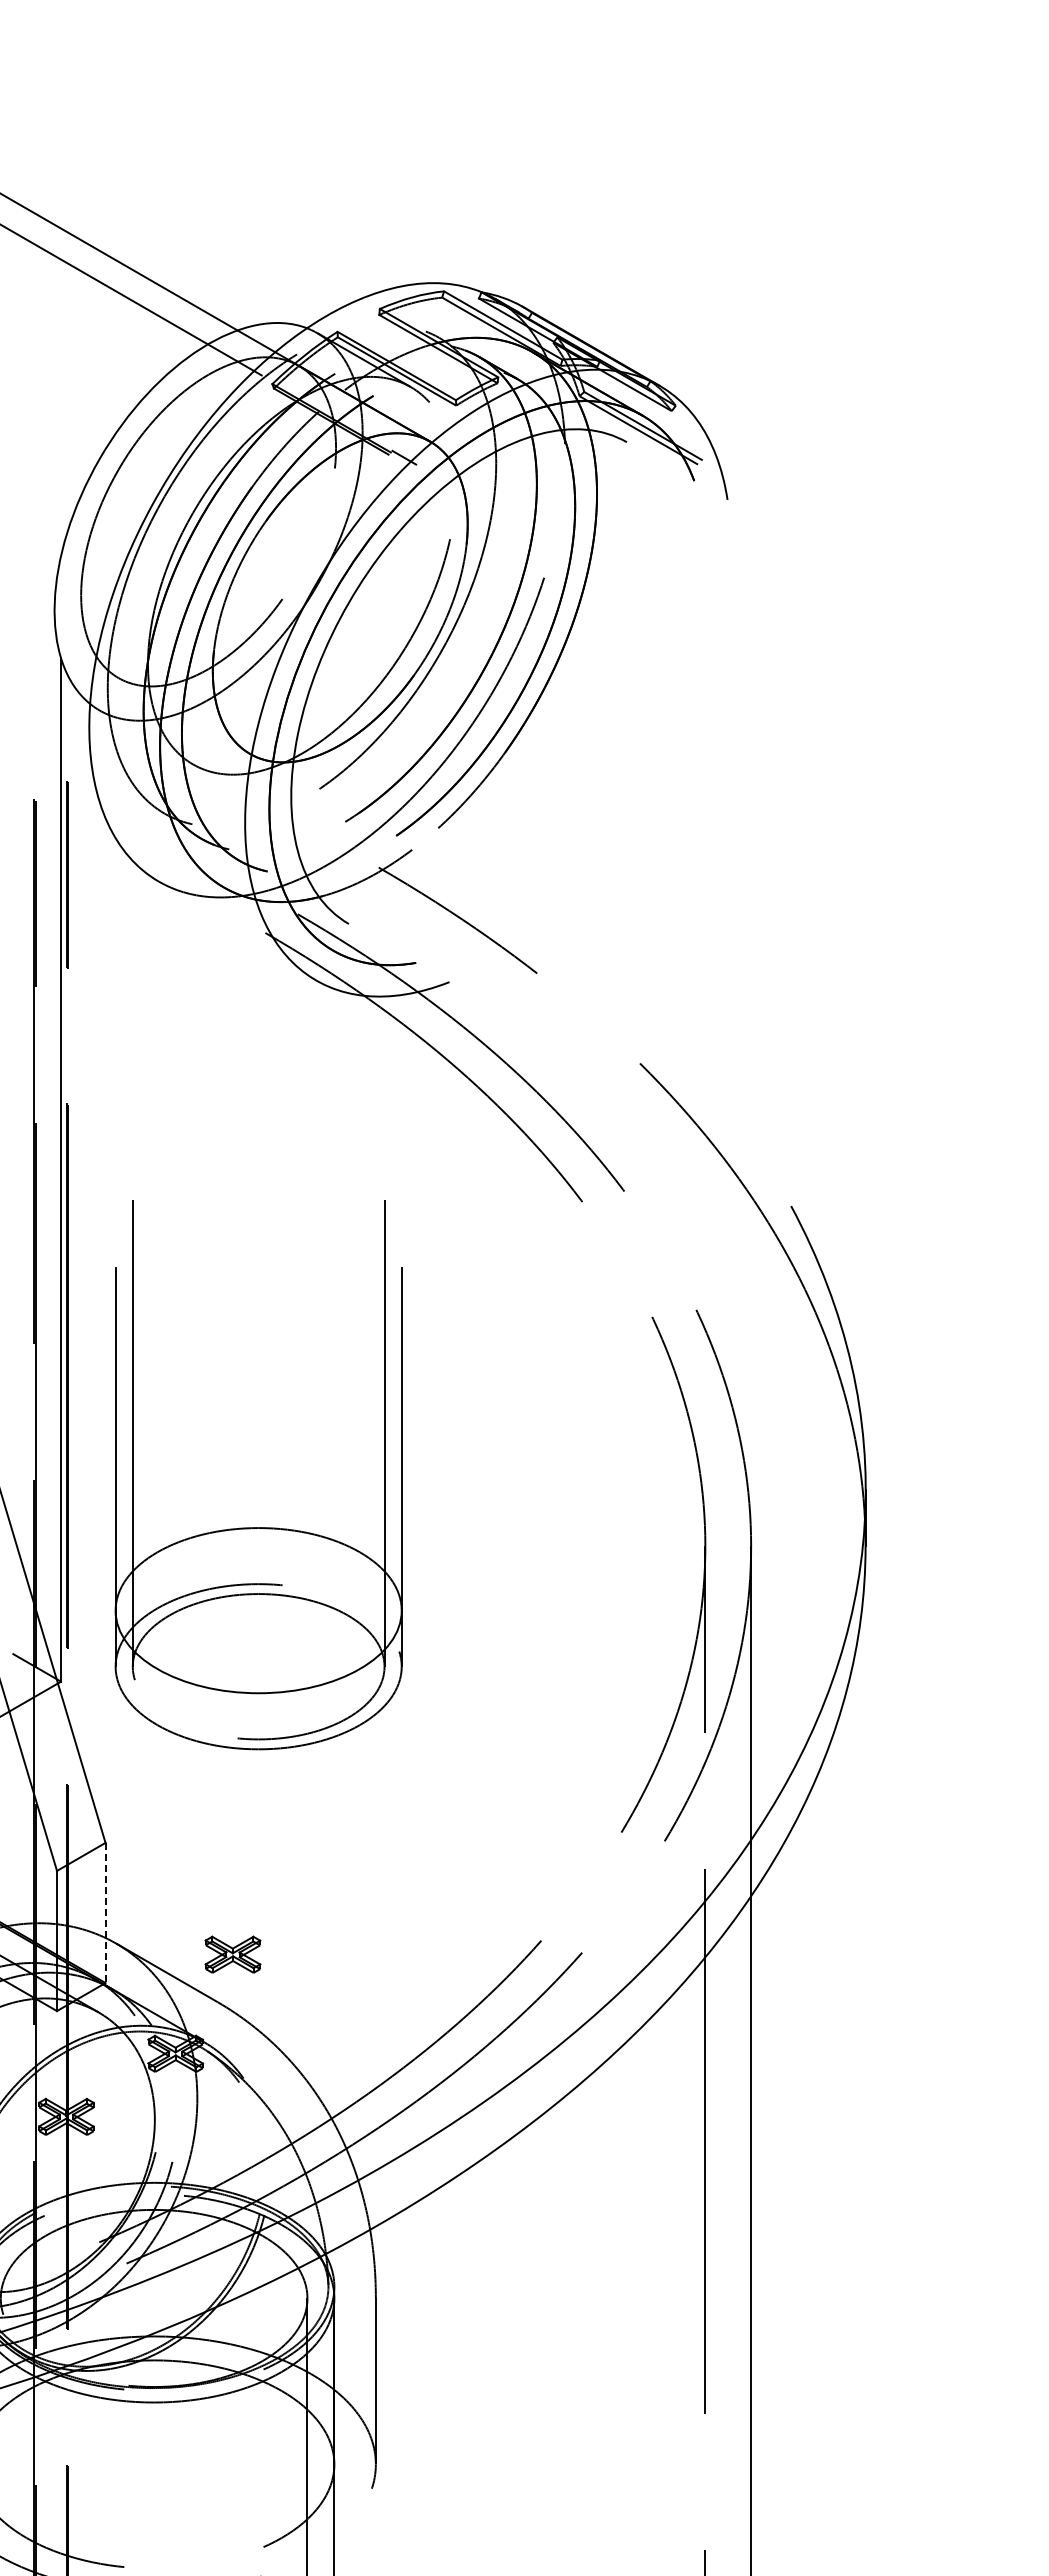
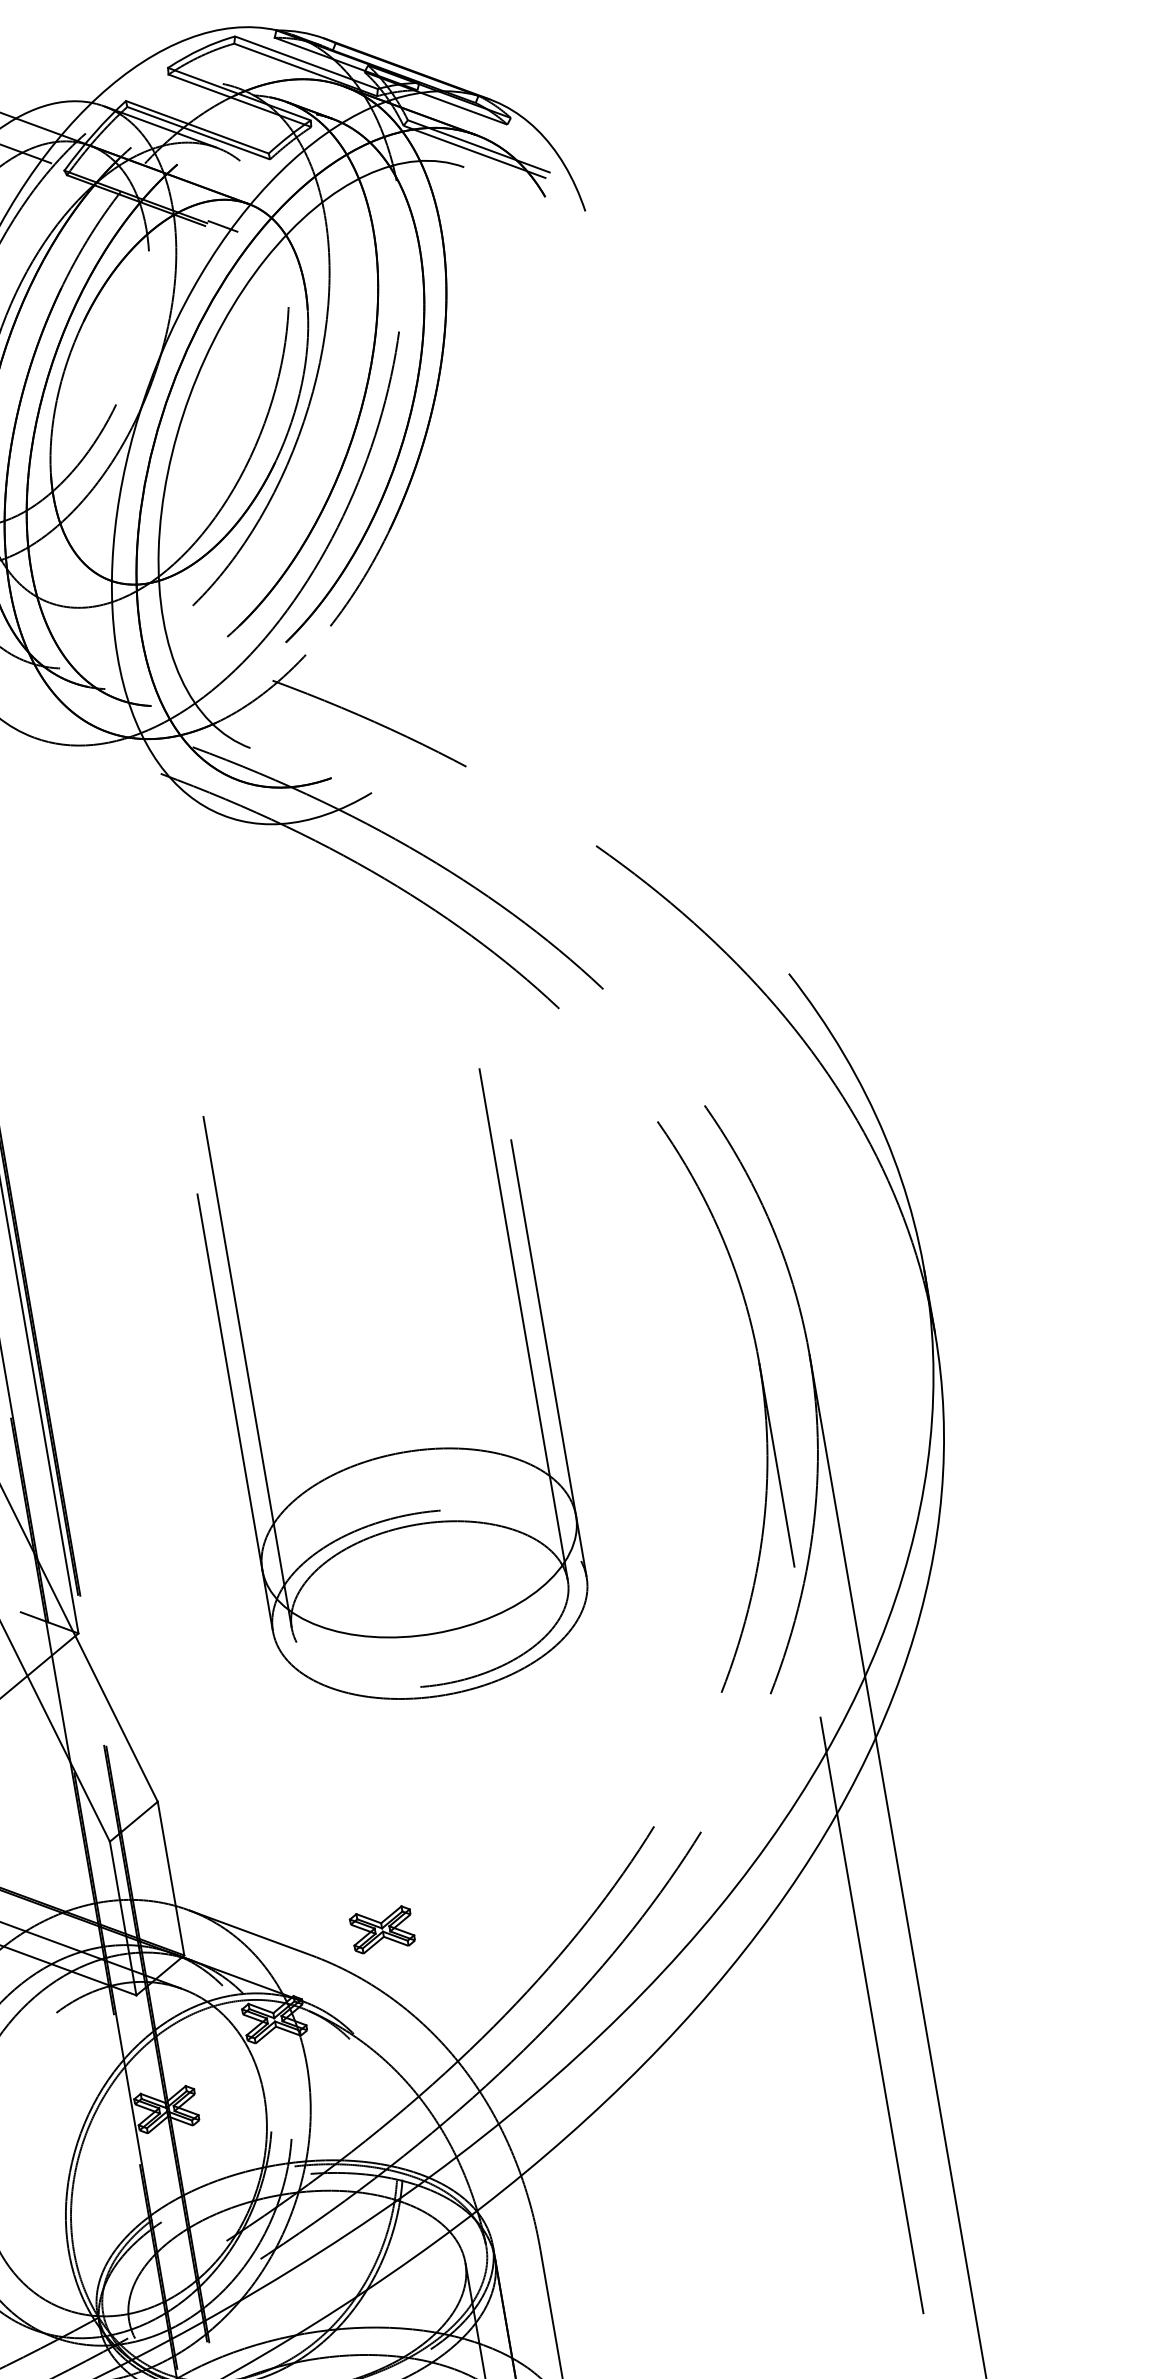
part: (258, 1527) -> (403, 1451), moved
line: (105, 1913) -> (171, 1879), dashed -> solid
part: (232, 1954) -> (381, 1929), moved

